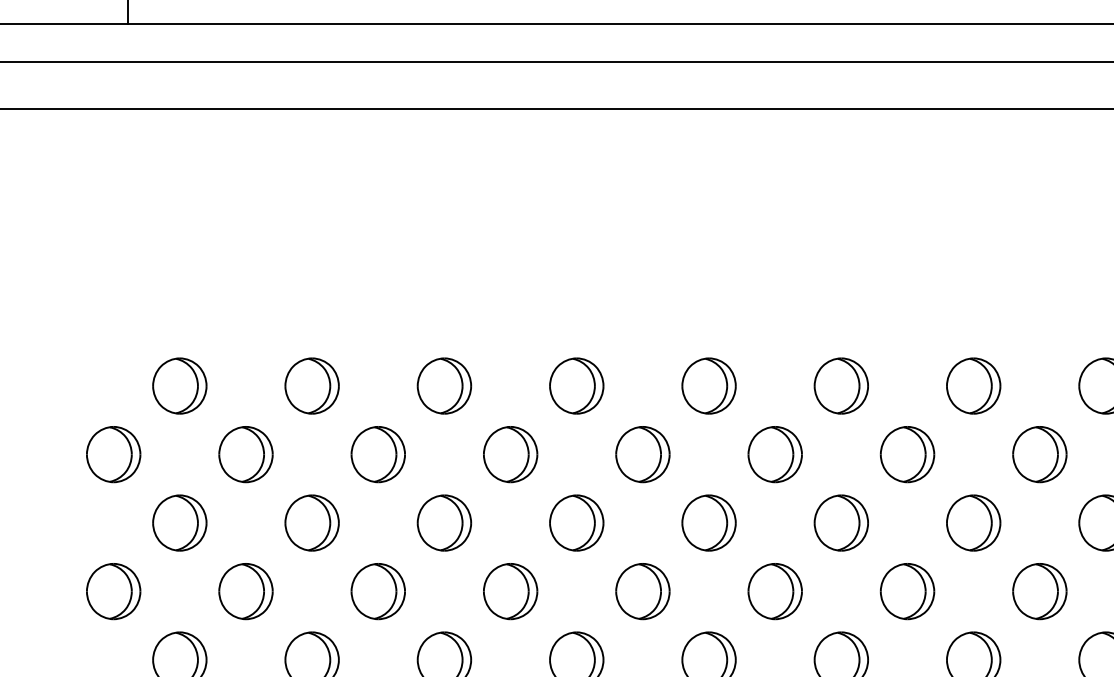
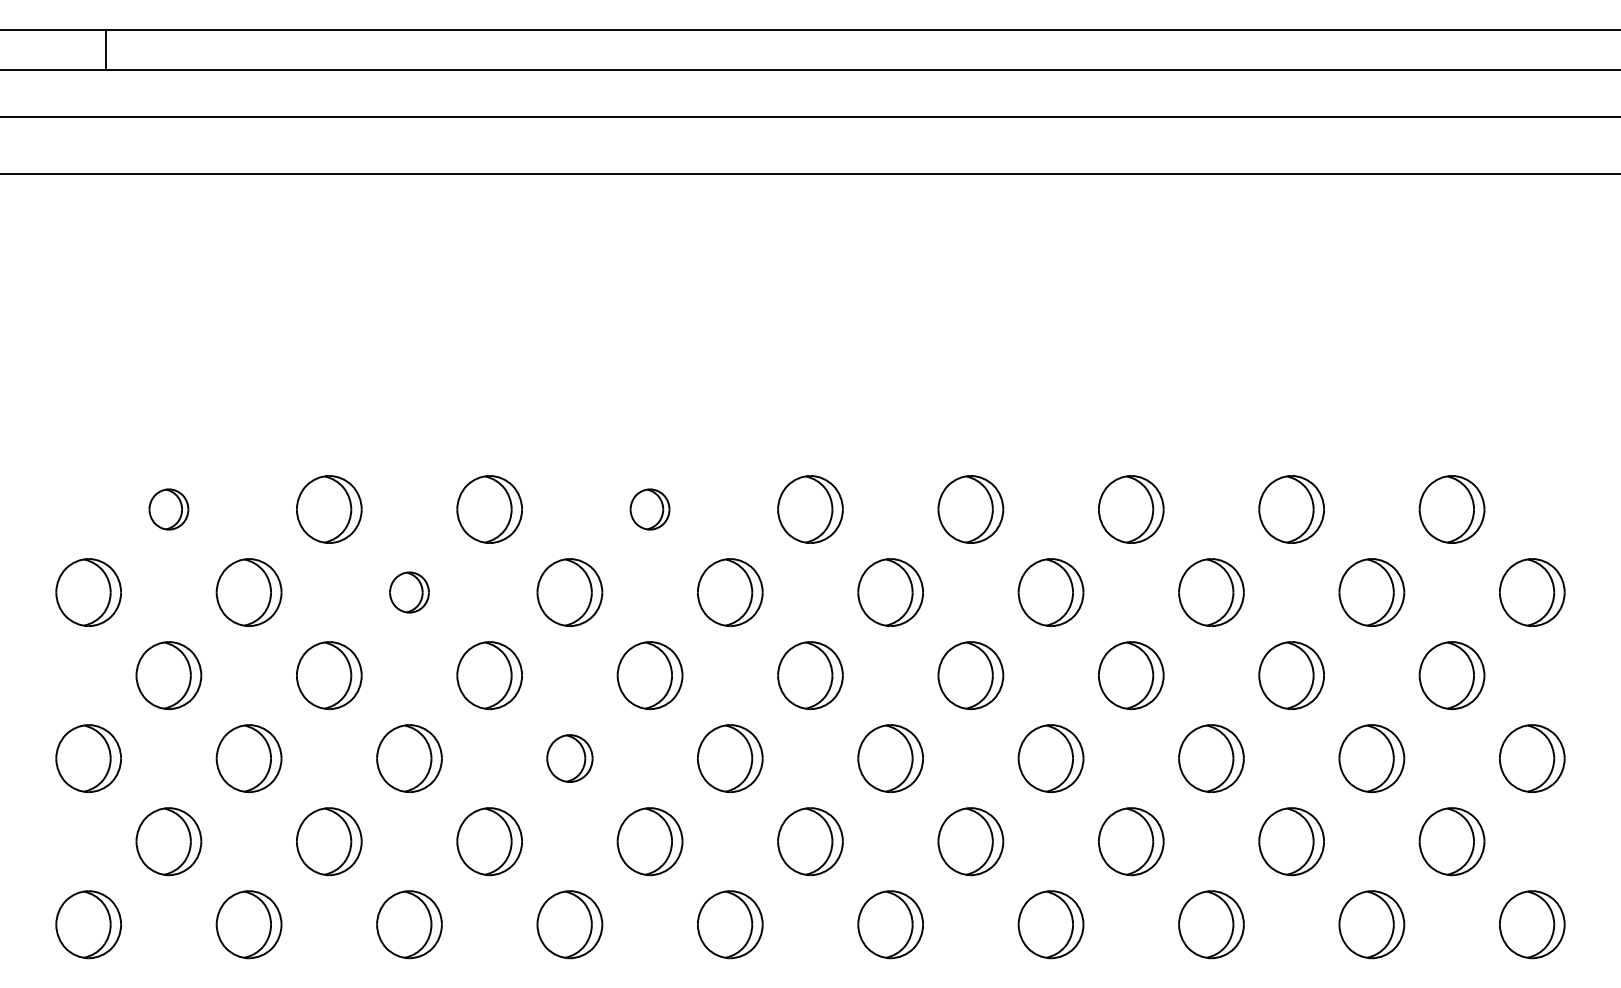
part: (179, 386) -> (168, 509), size x0.6
part: (576, 386) -> (649, 509), size x0.6
part: (378, 454) -> (409, 592), size x0.6
part: (510, 591) -> (569, 758), size x0.7

